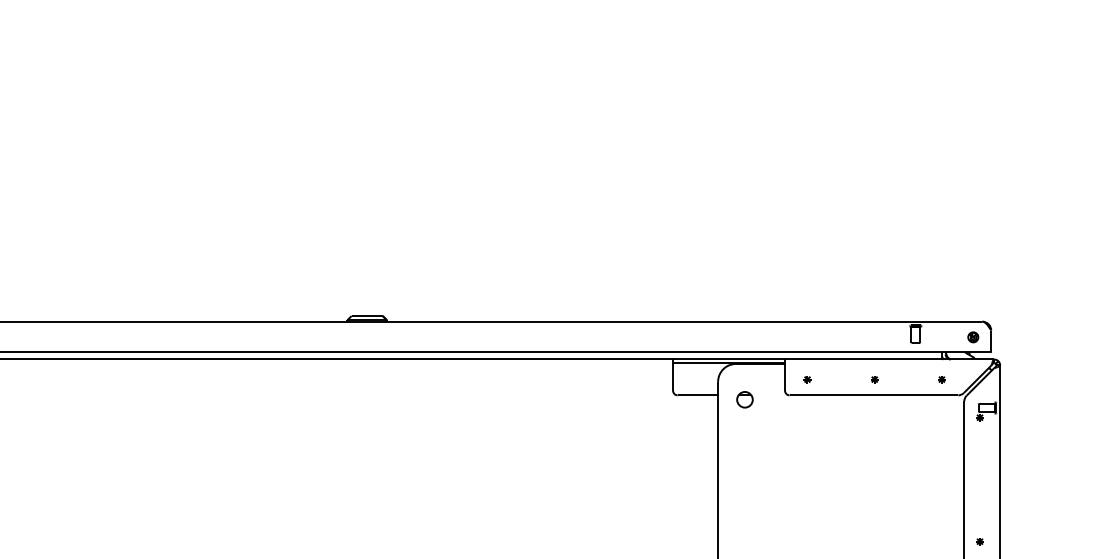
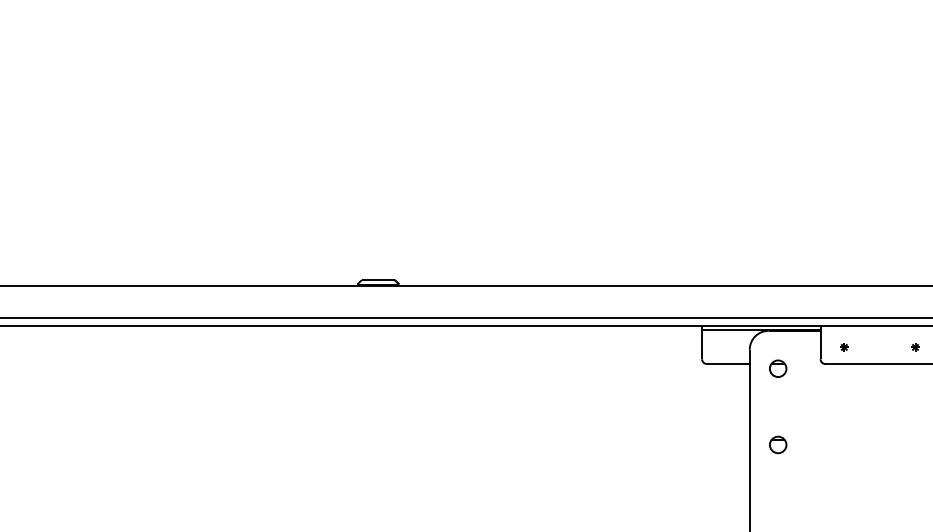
part: (744, 471) -> (777, 444), added

